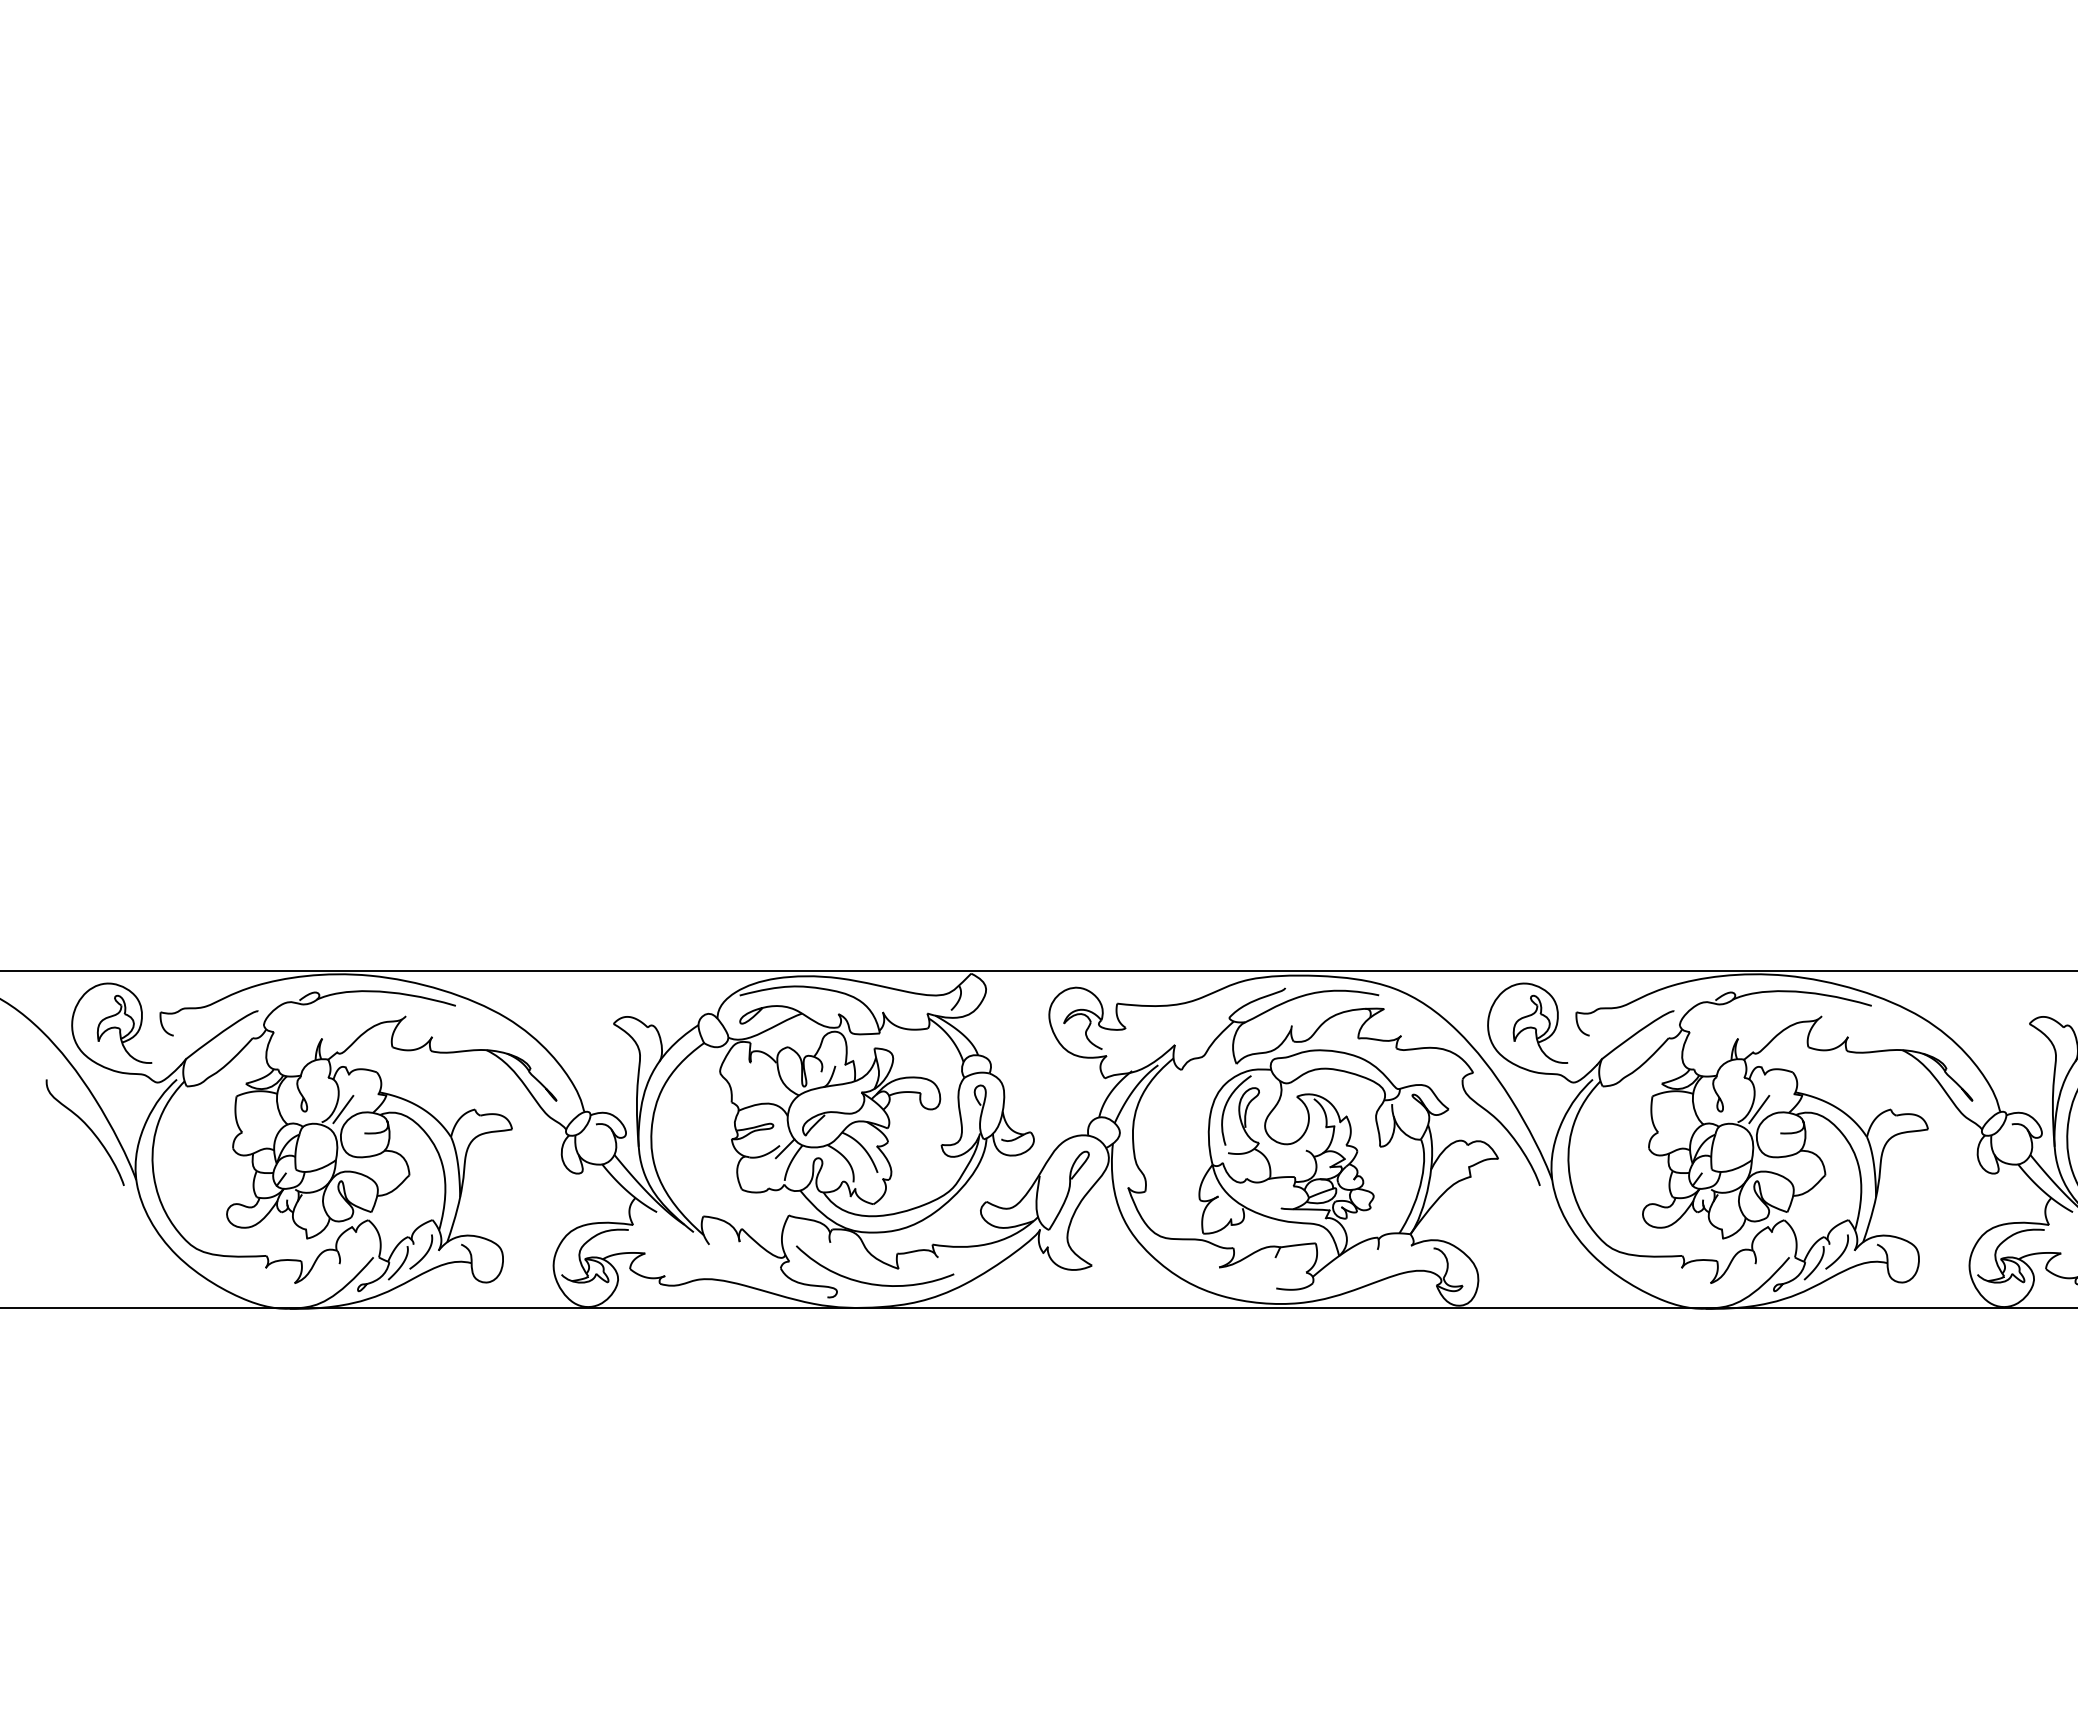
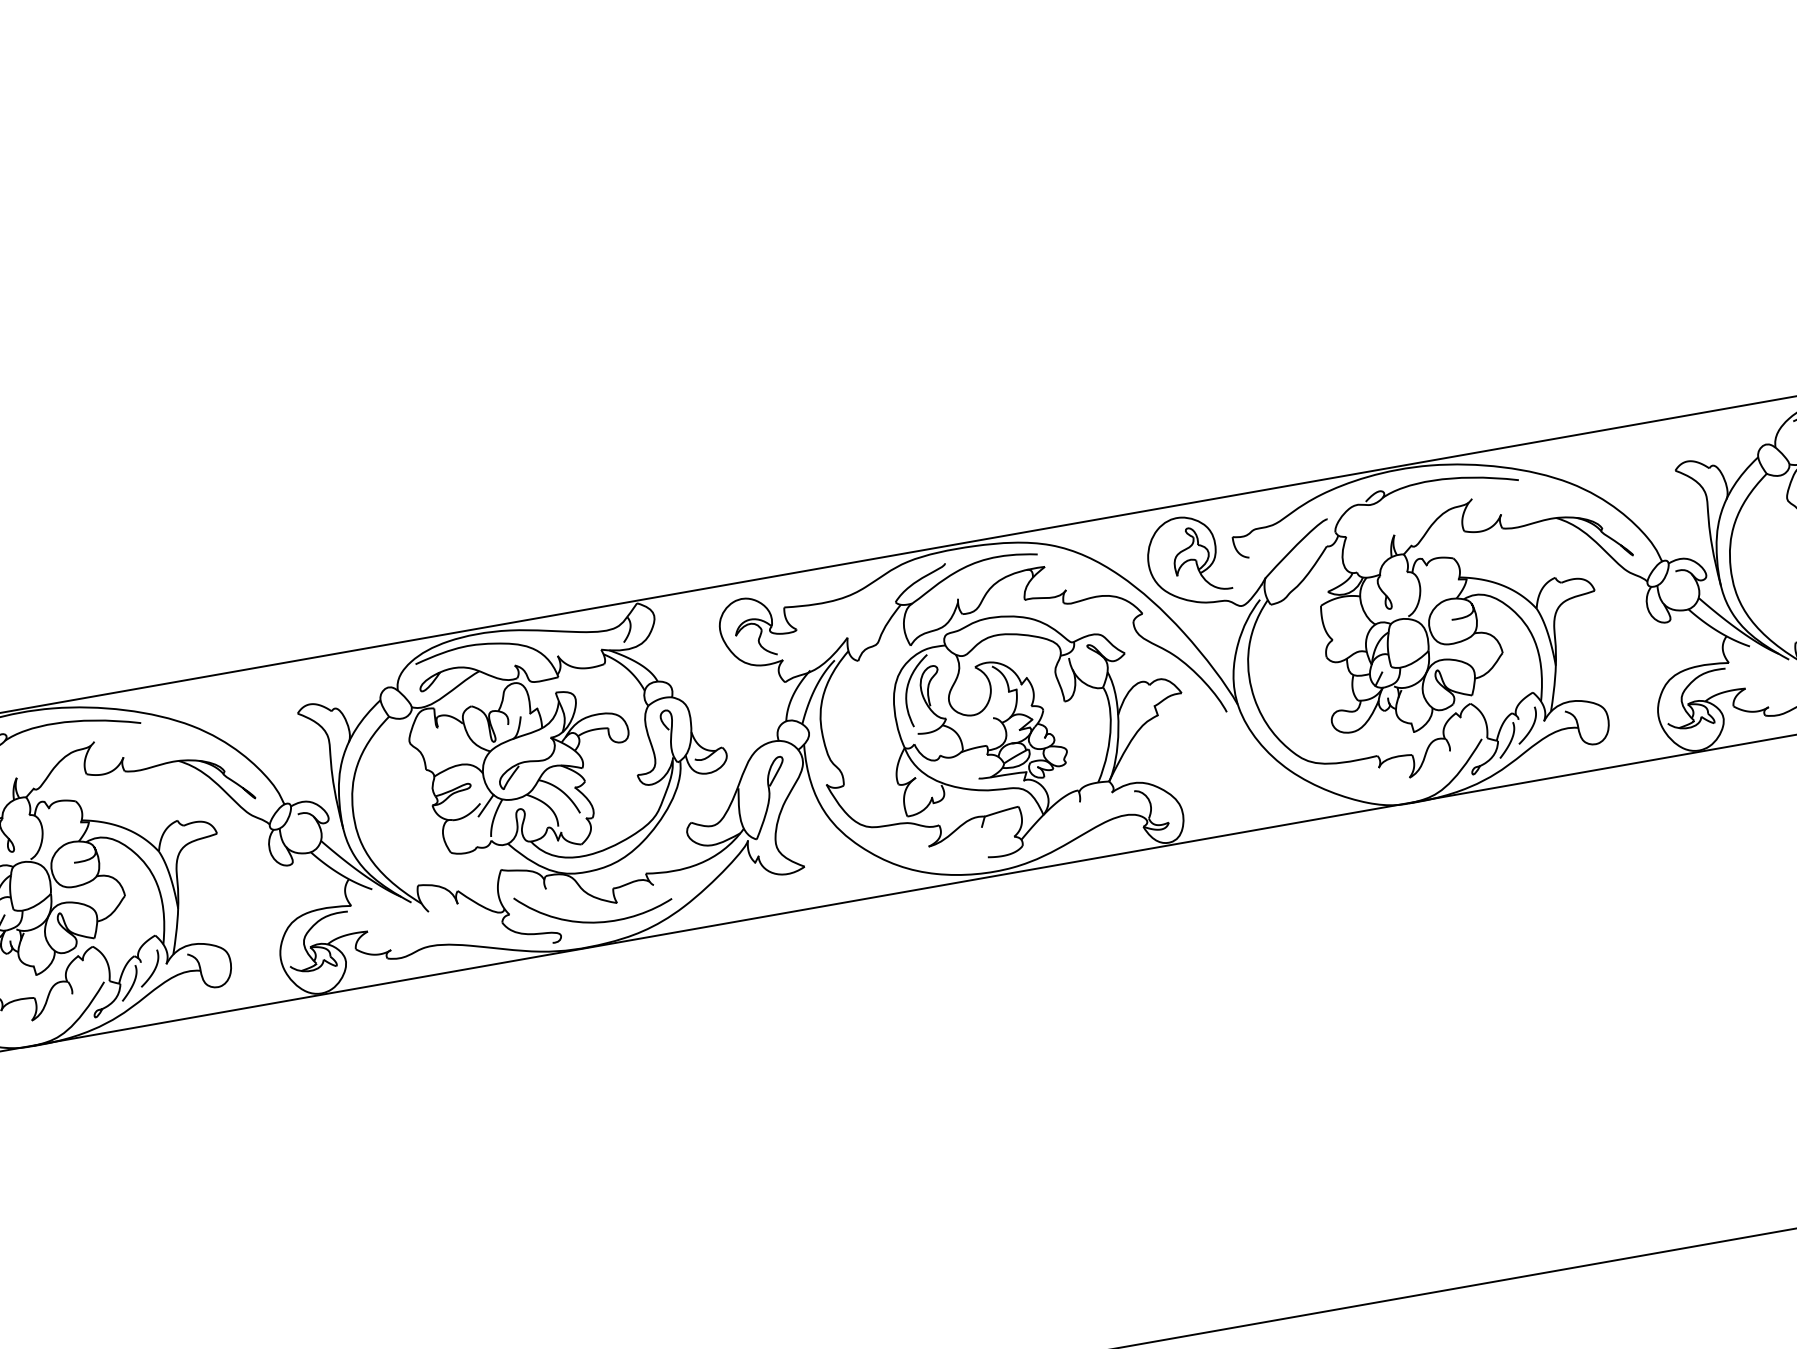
line: (343, 1109) -> (49, 843), removed
line: (1759, 1109) -> (1427, 600), removed

